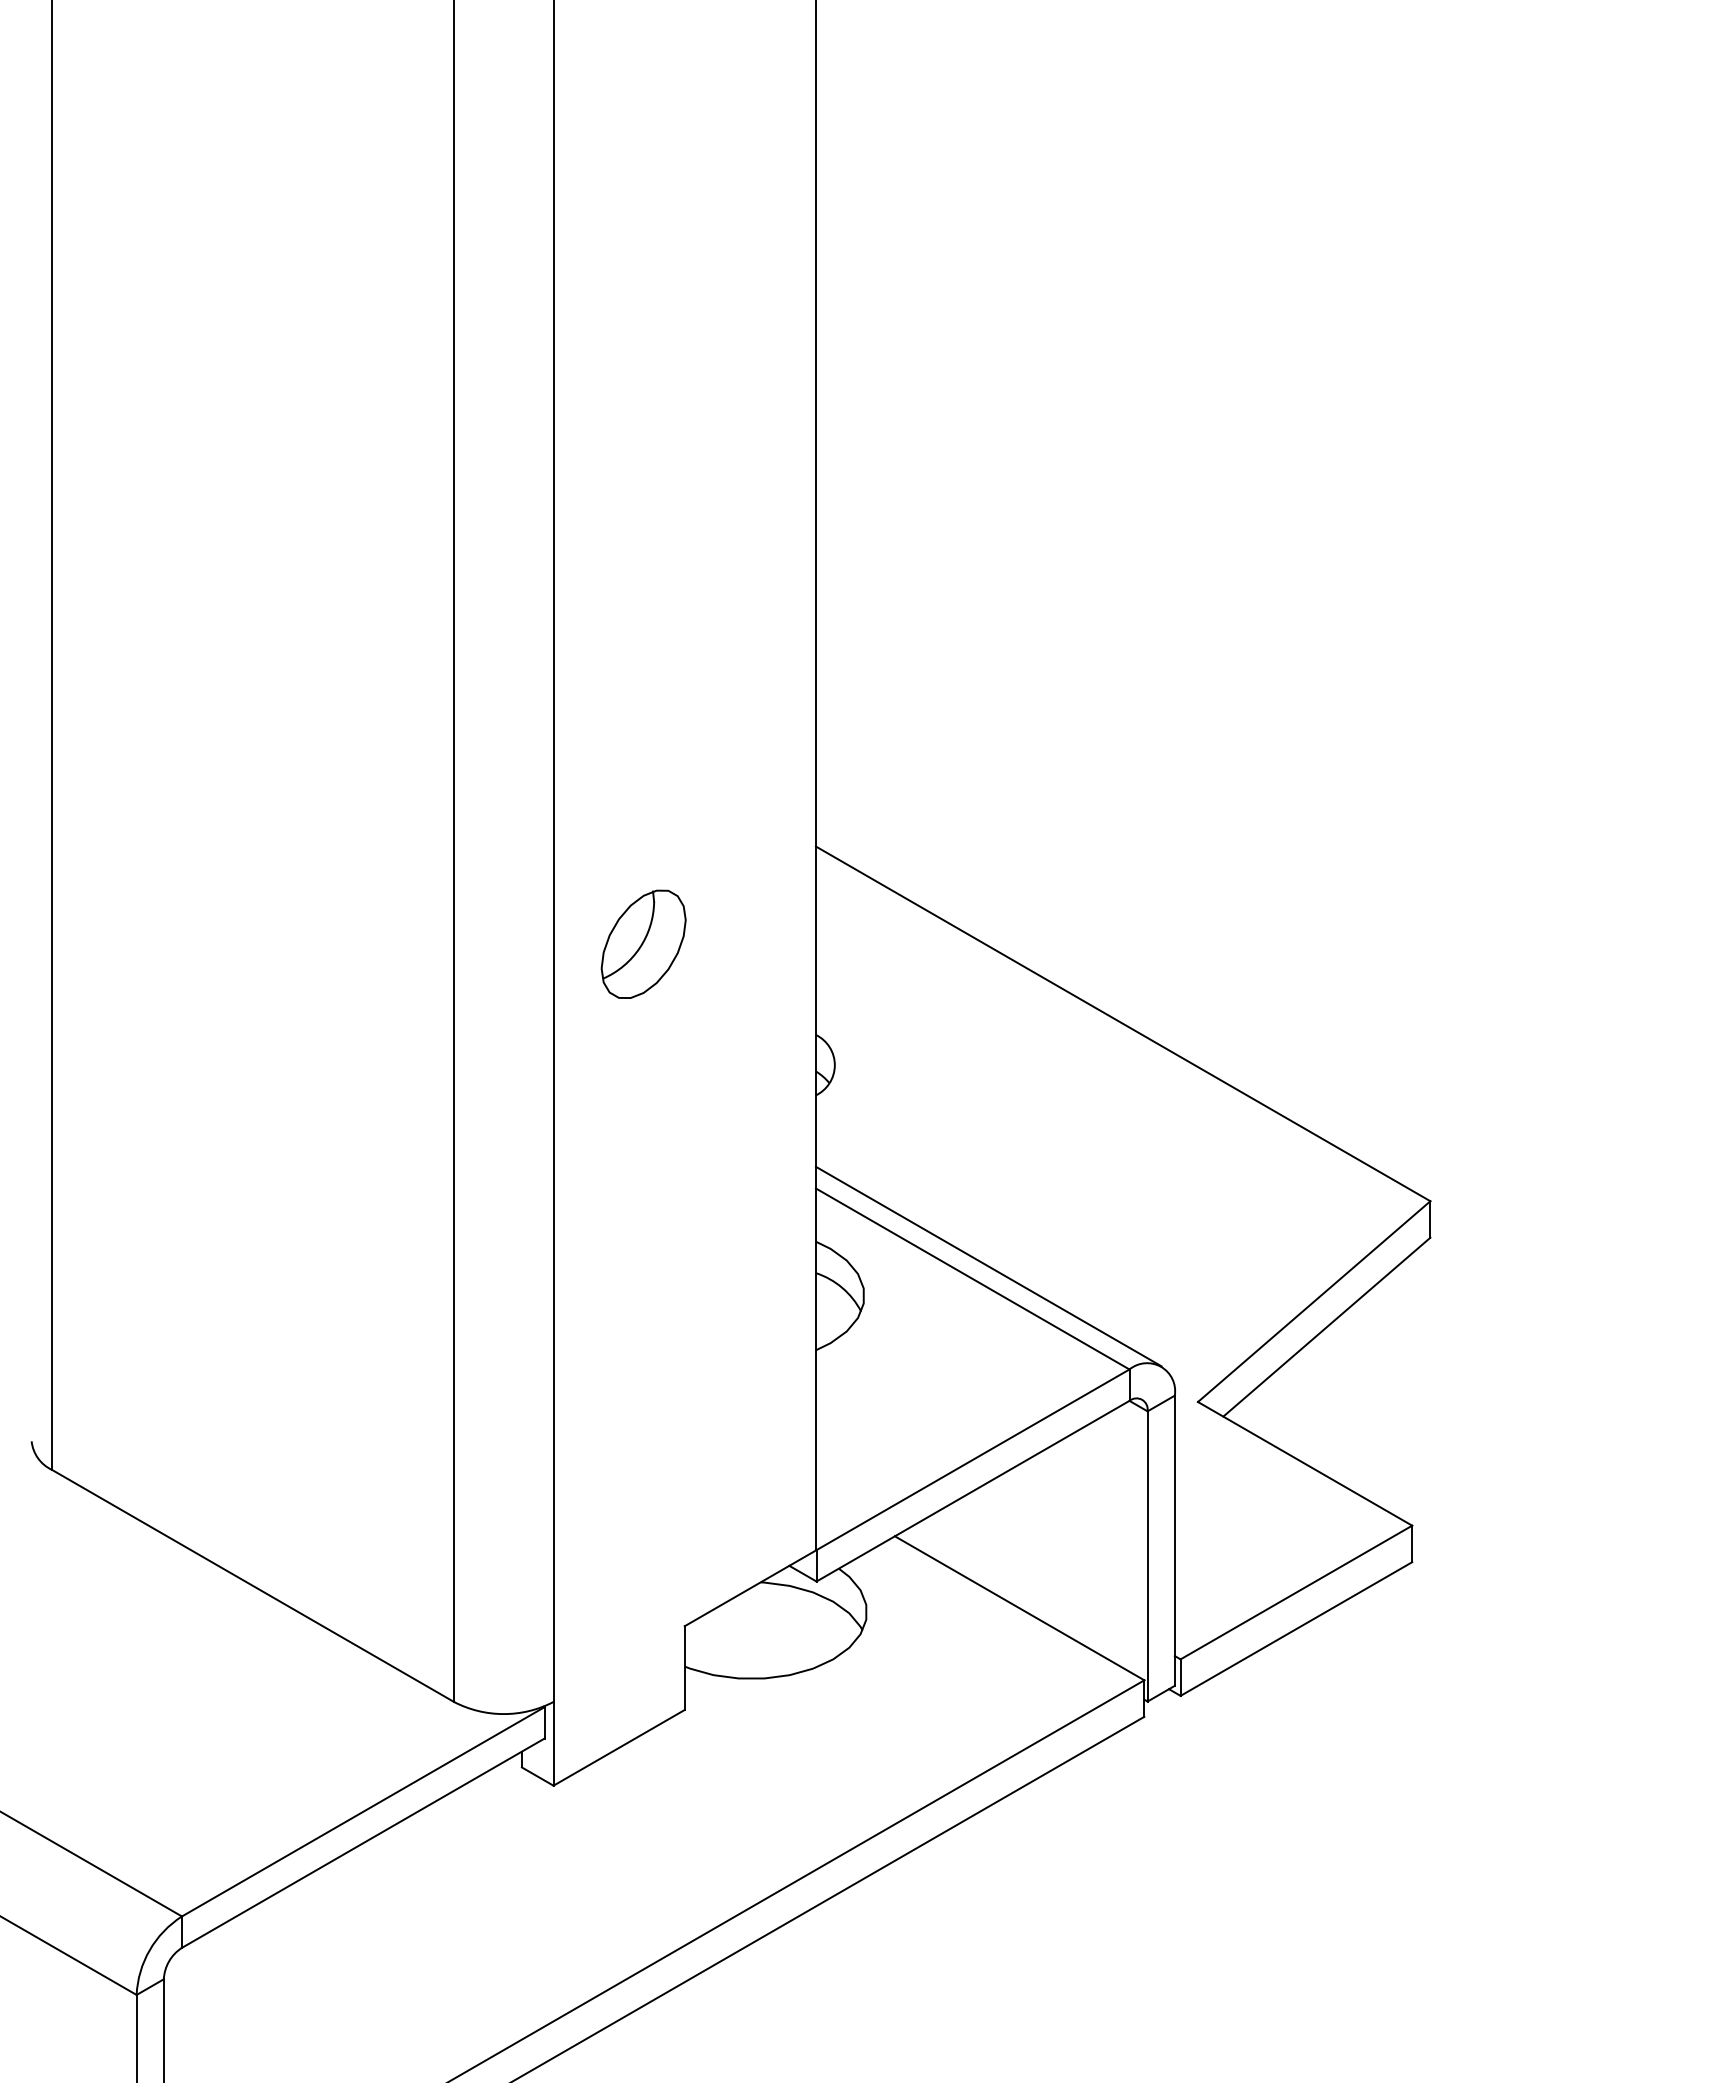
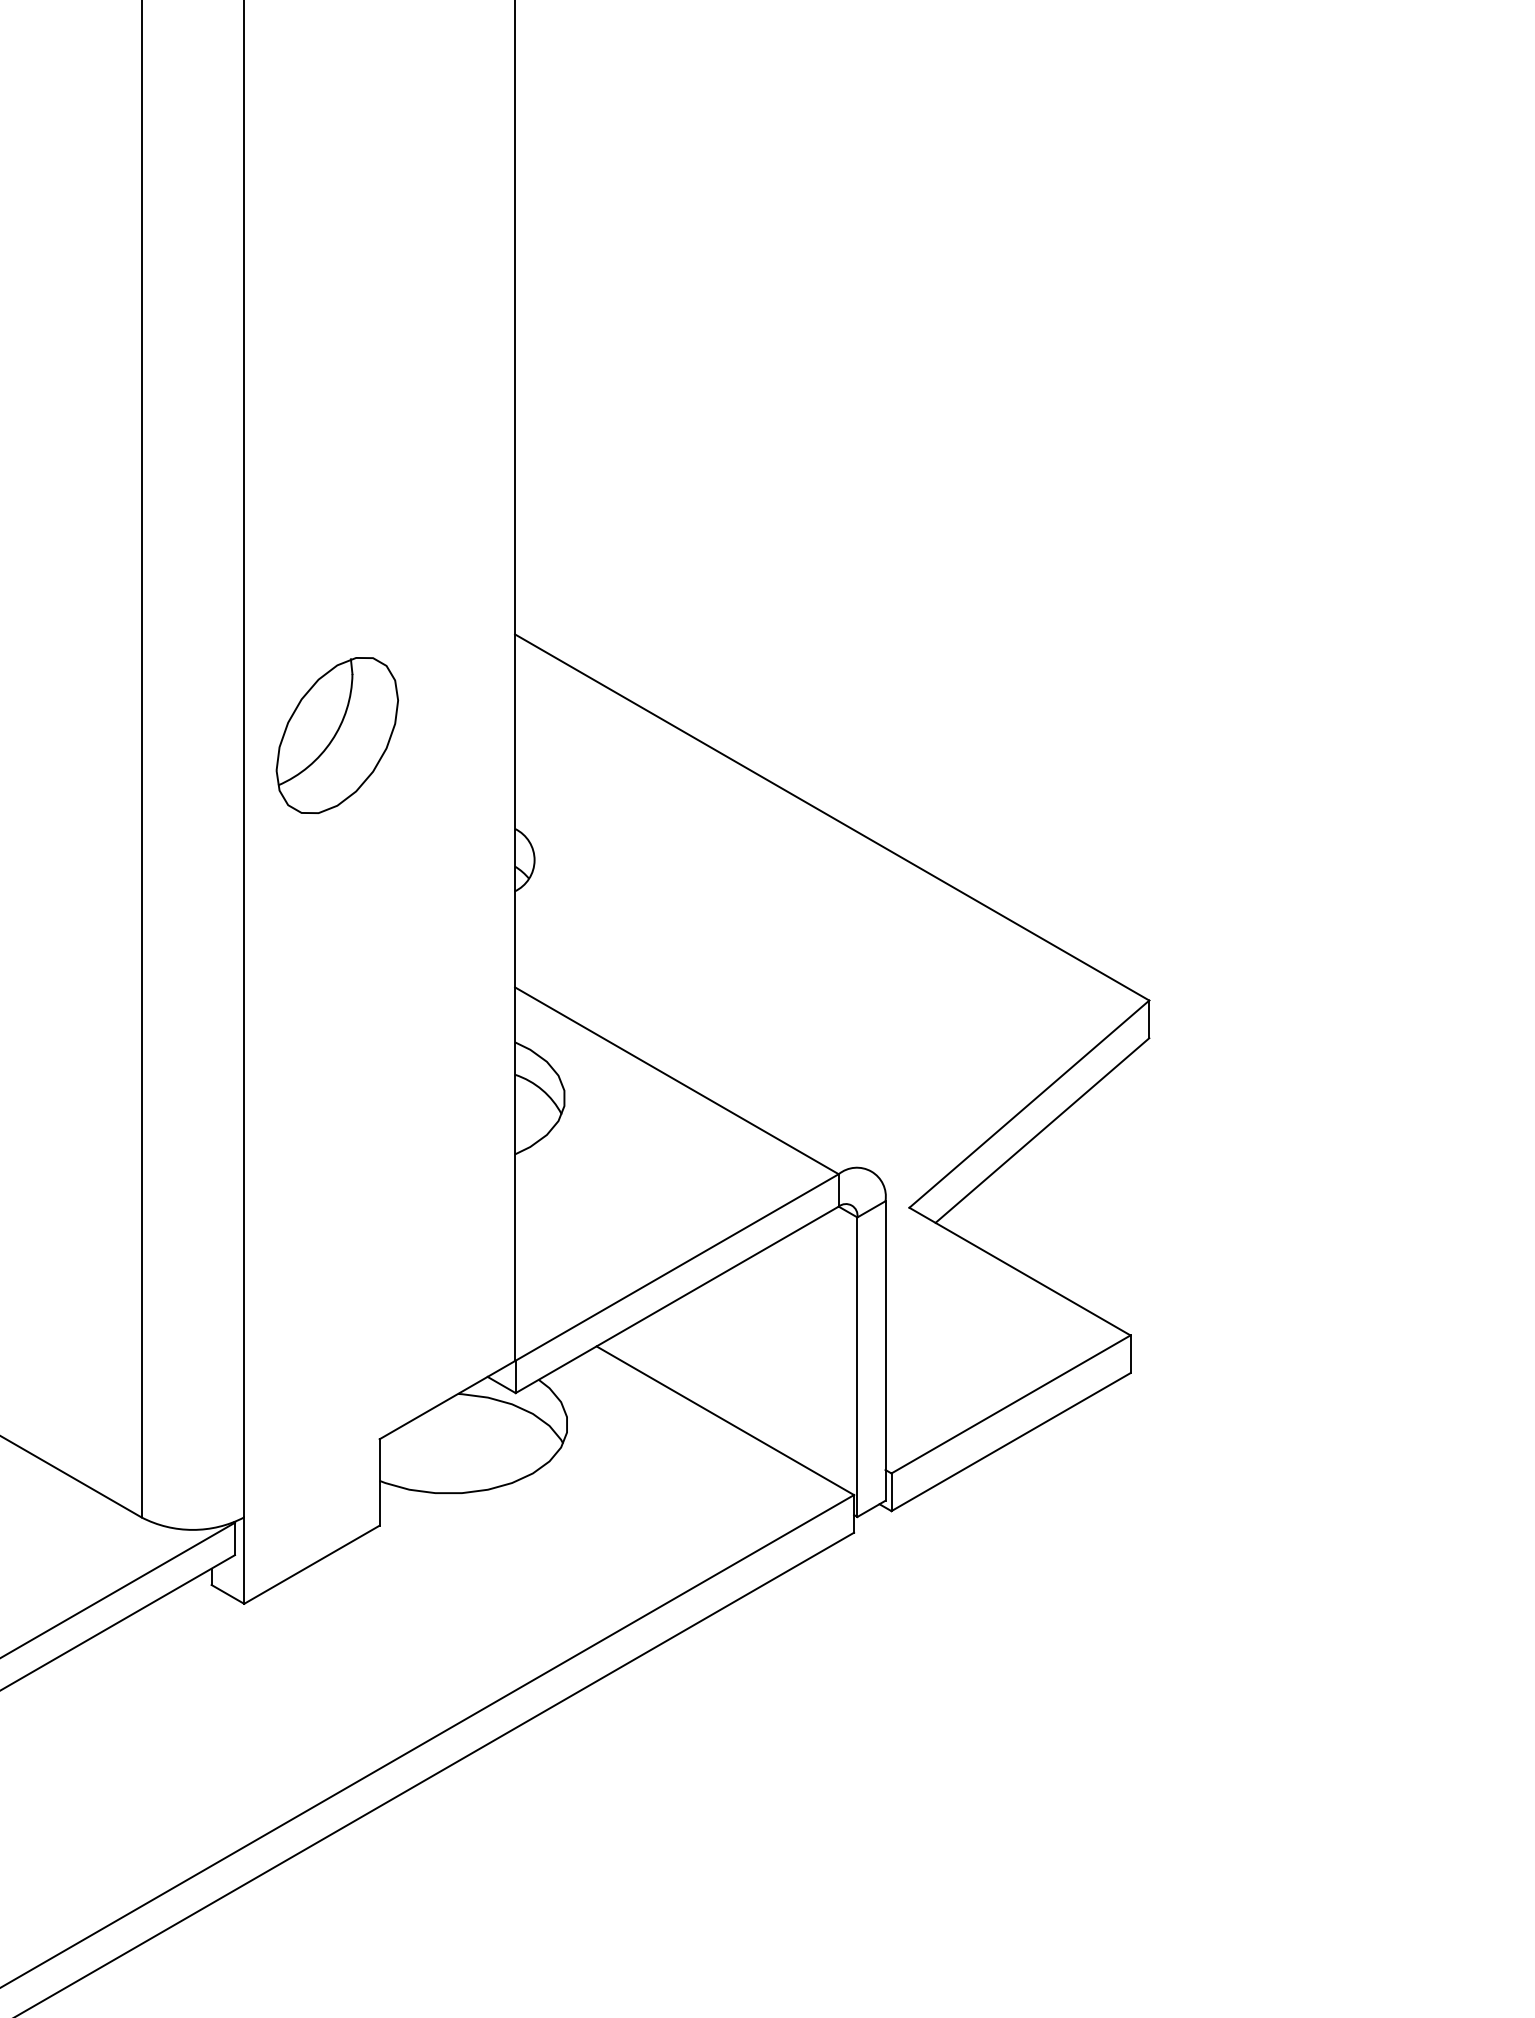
part: (643, 943) -> (337, 734), size x1.4
line: (988, 1266) -> (693, 1067), removed

